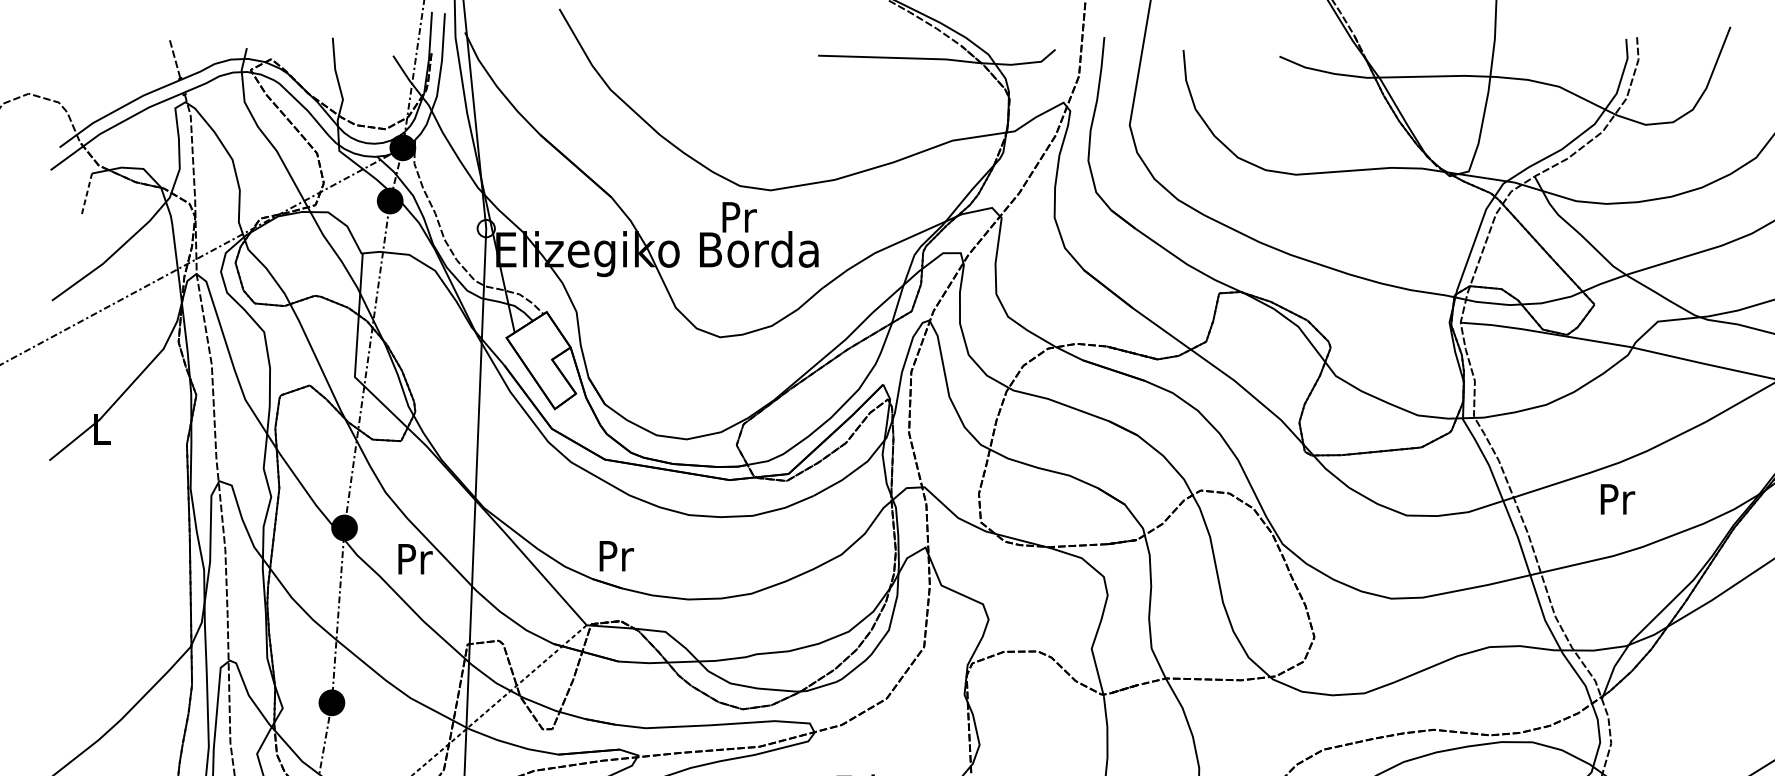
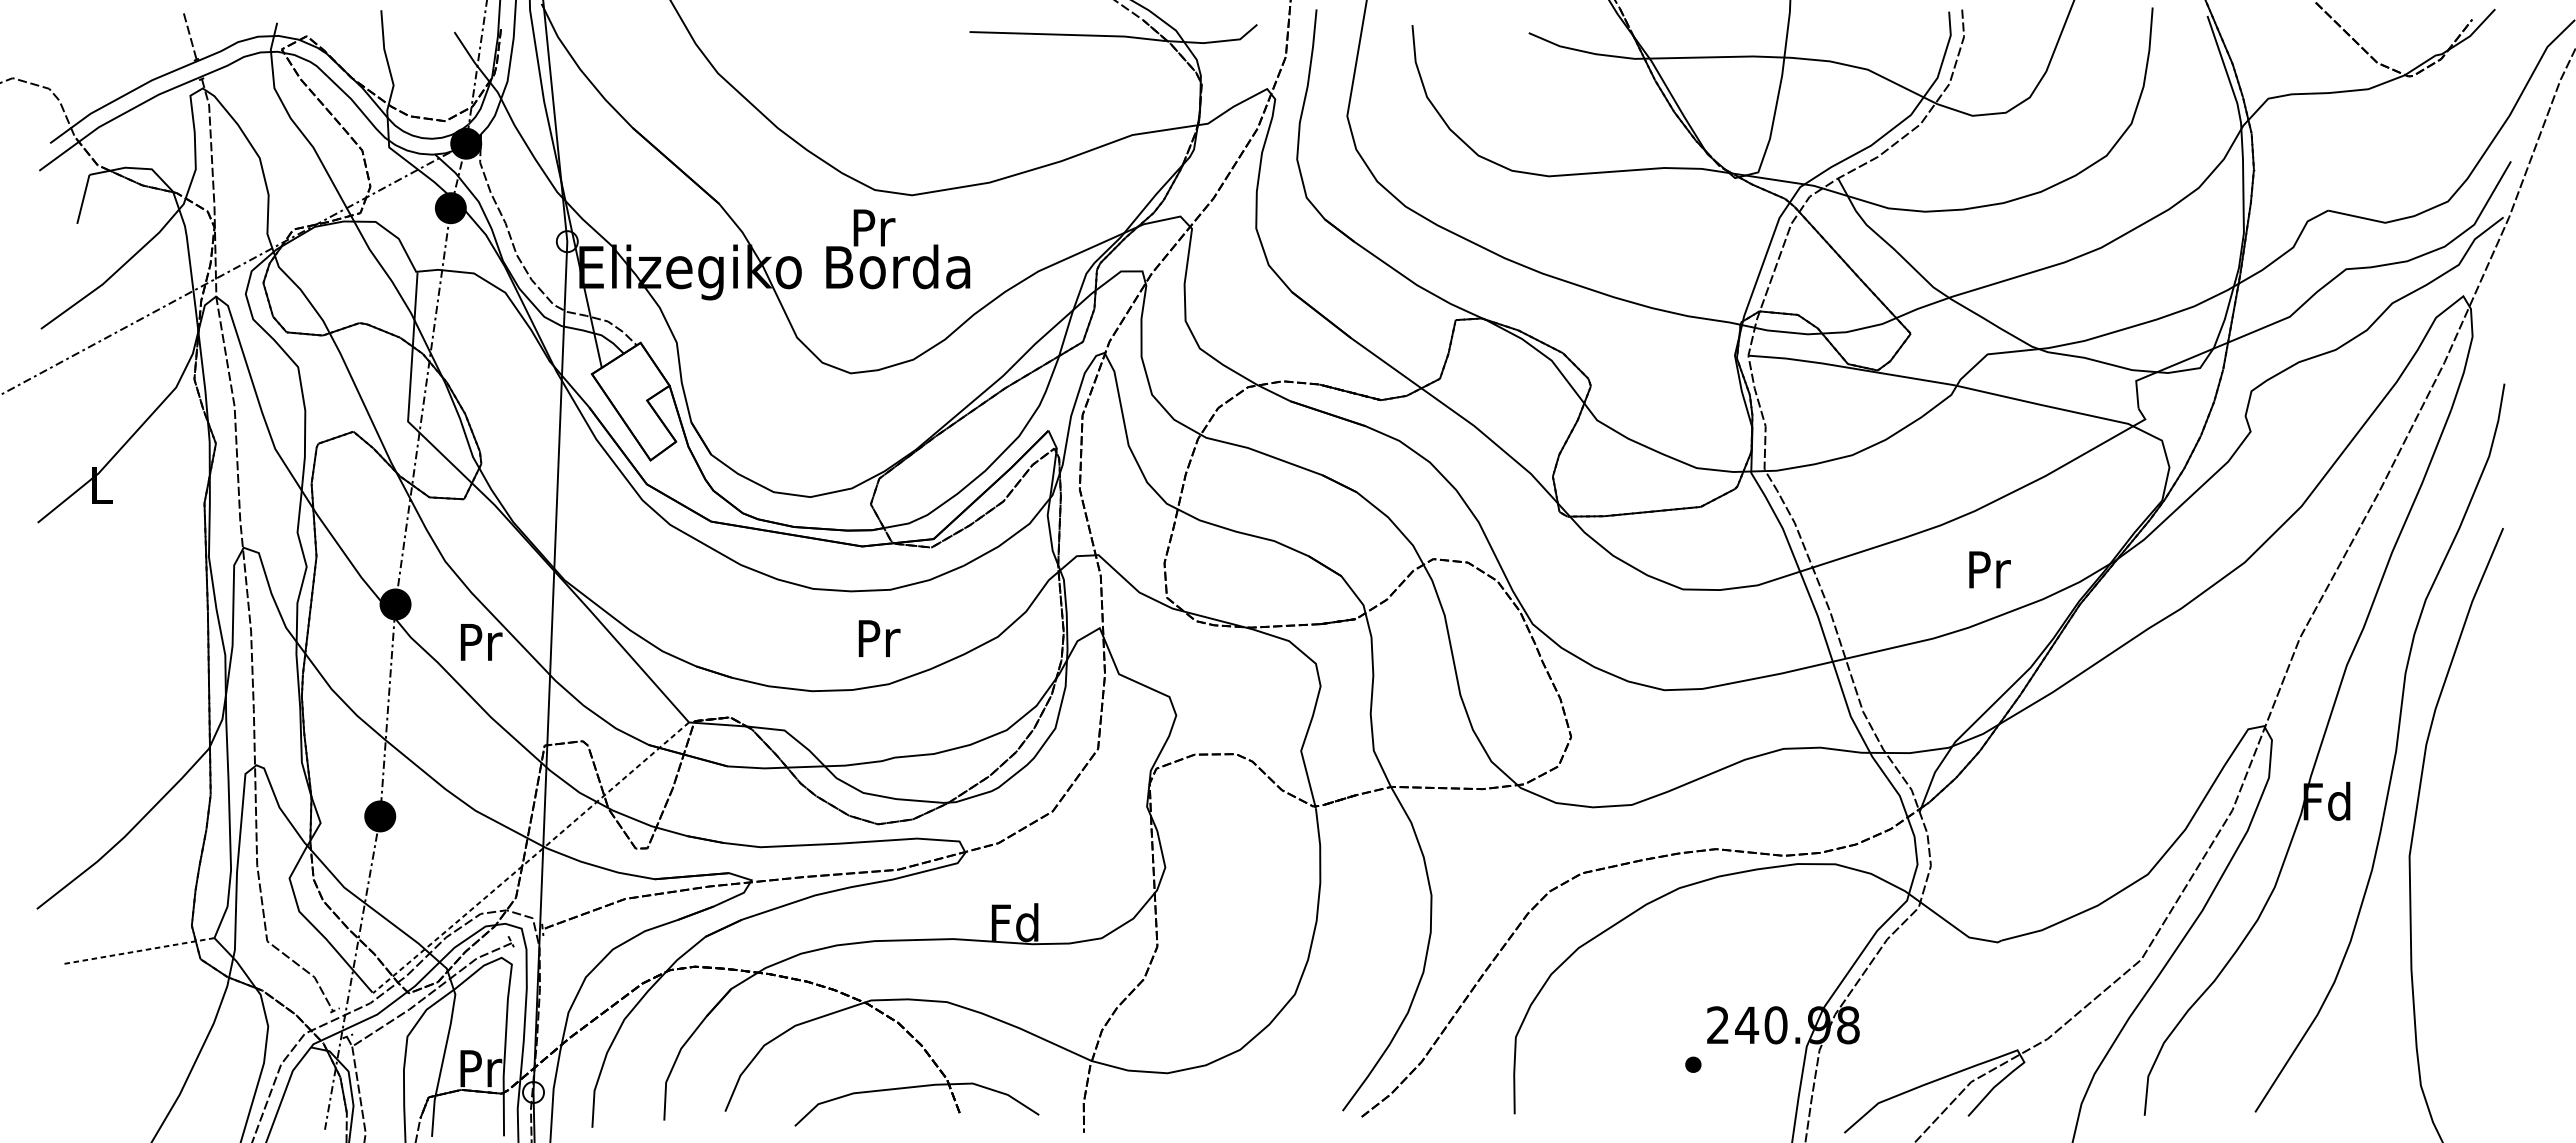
line: (87, 193) -> (83, 198), dashed -> solid
text: (1617, 499) -> (1989, 569), moved
text: (616, 556) -> (879, 638), moved

